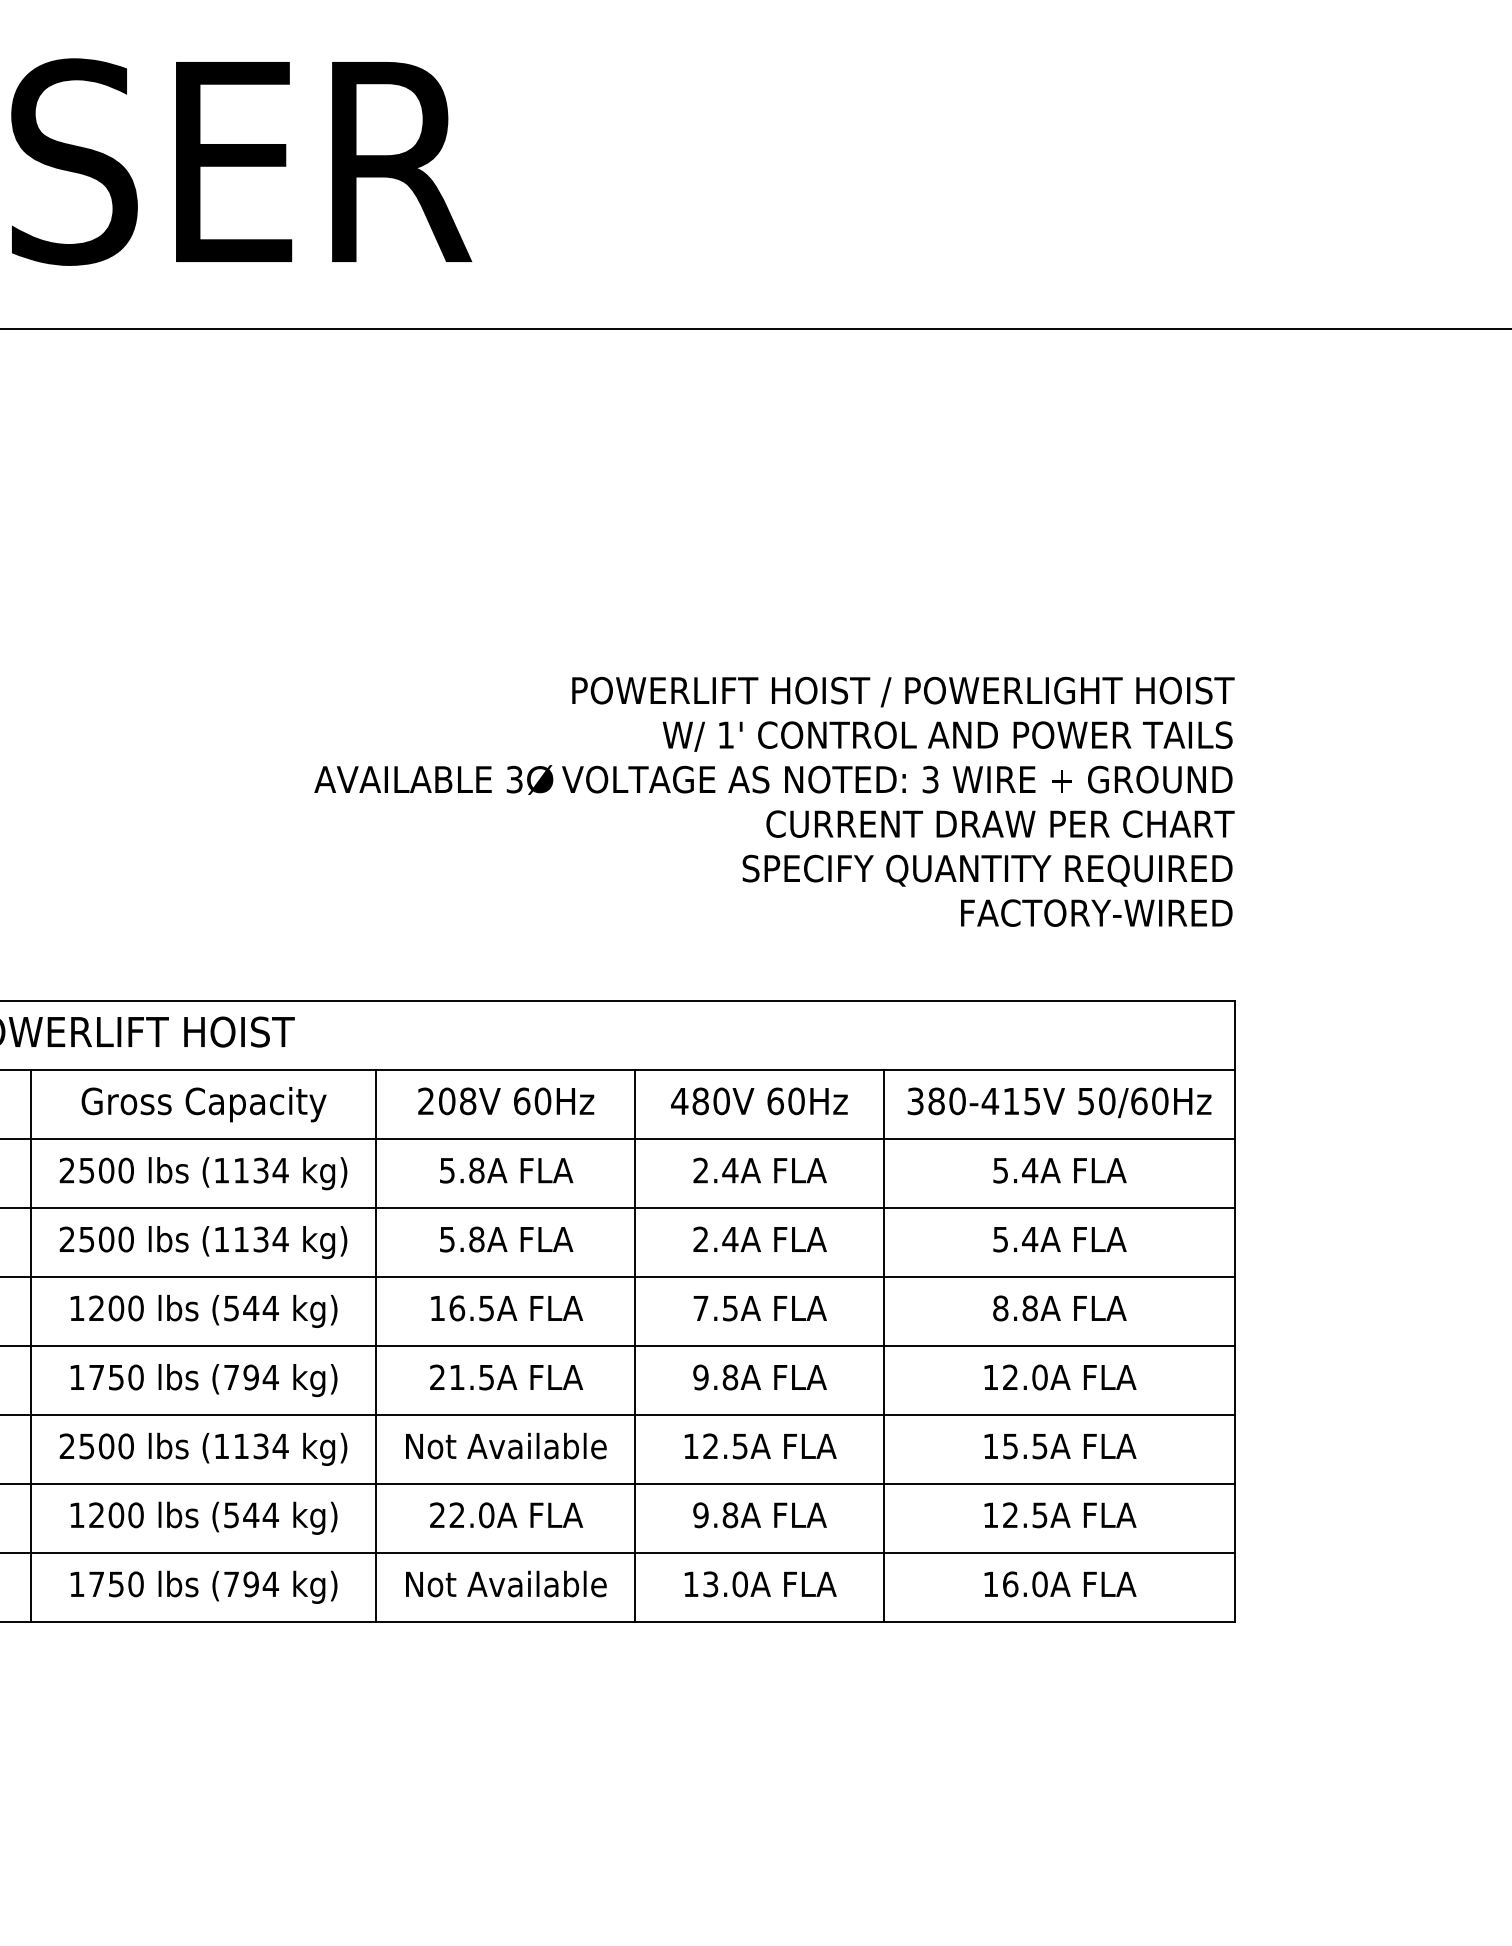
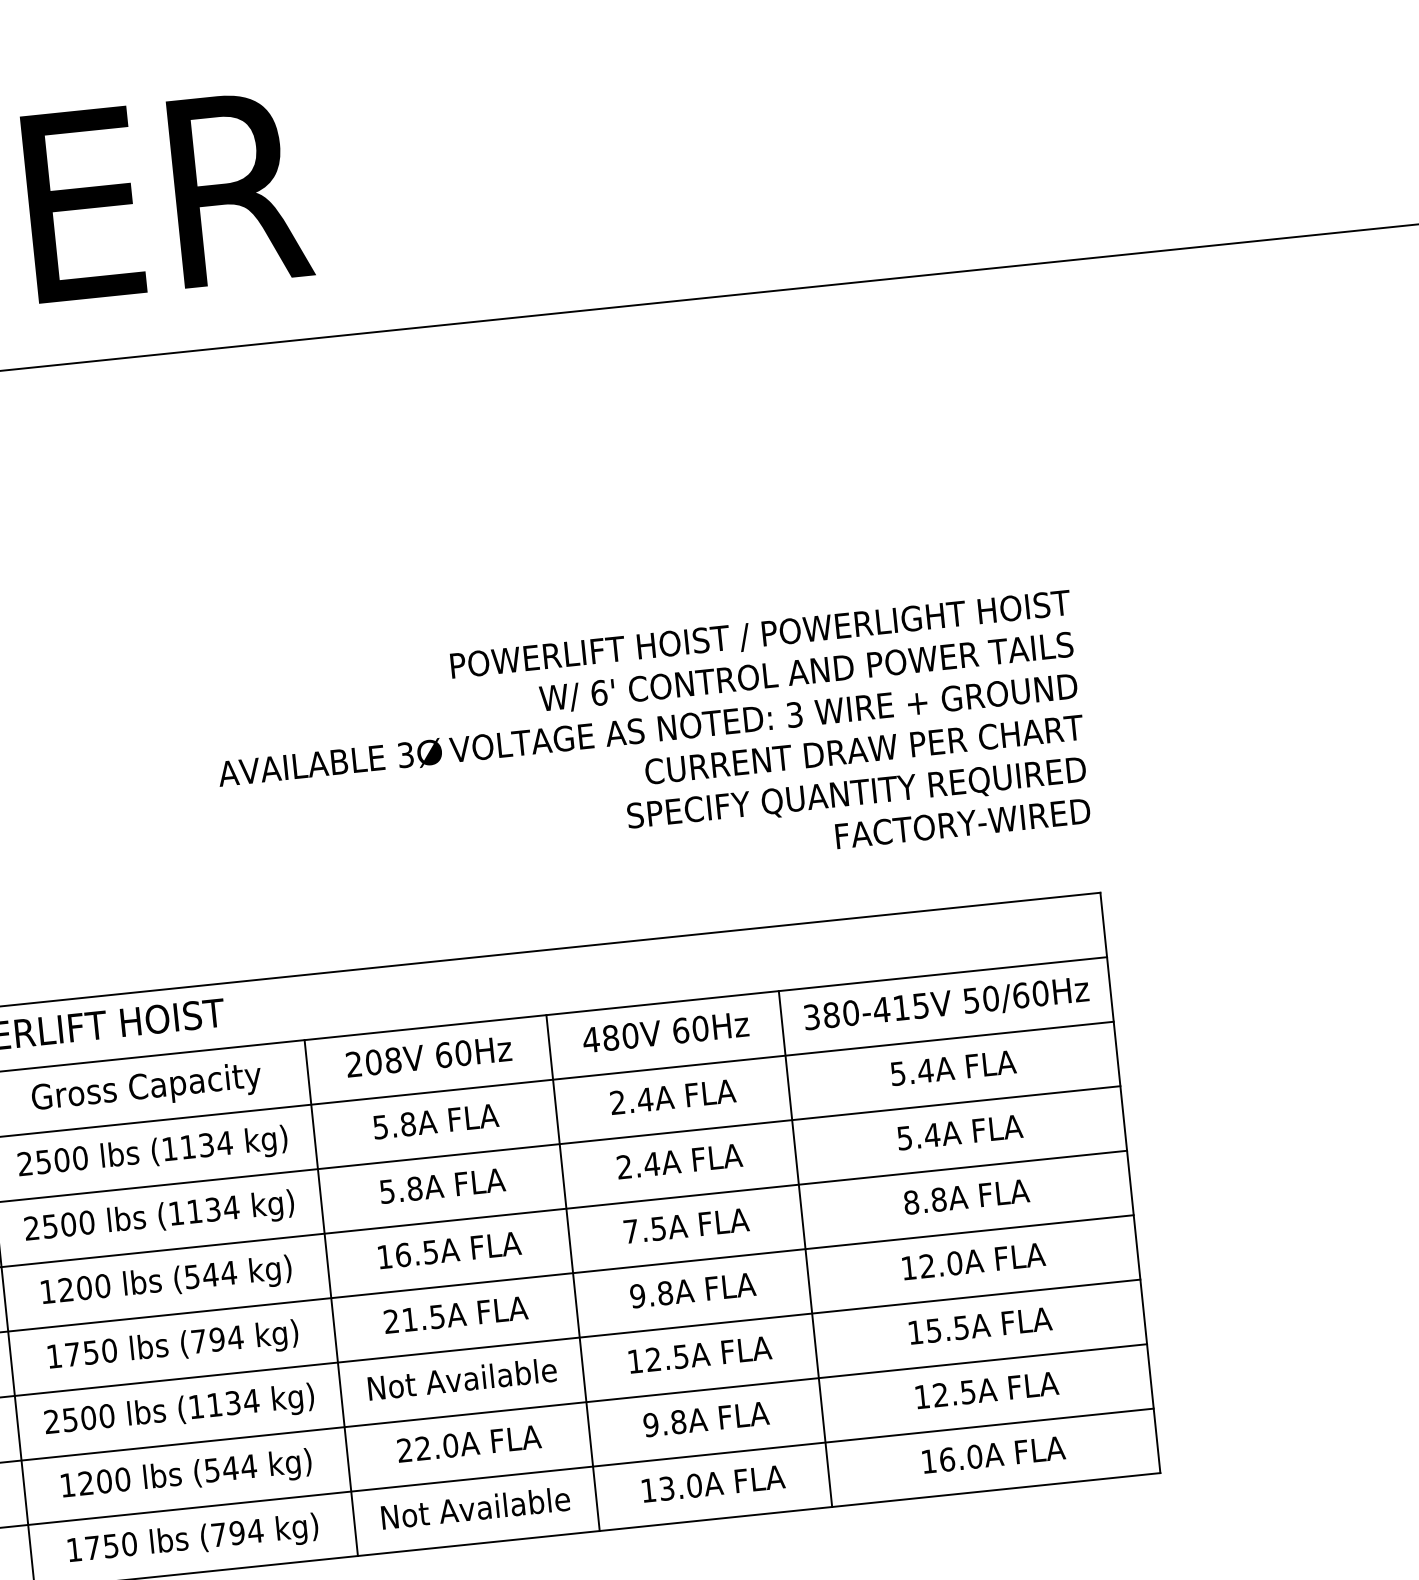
text: (726, 734) -> (599, 692), 1' -> 6'

